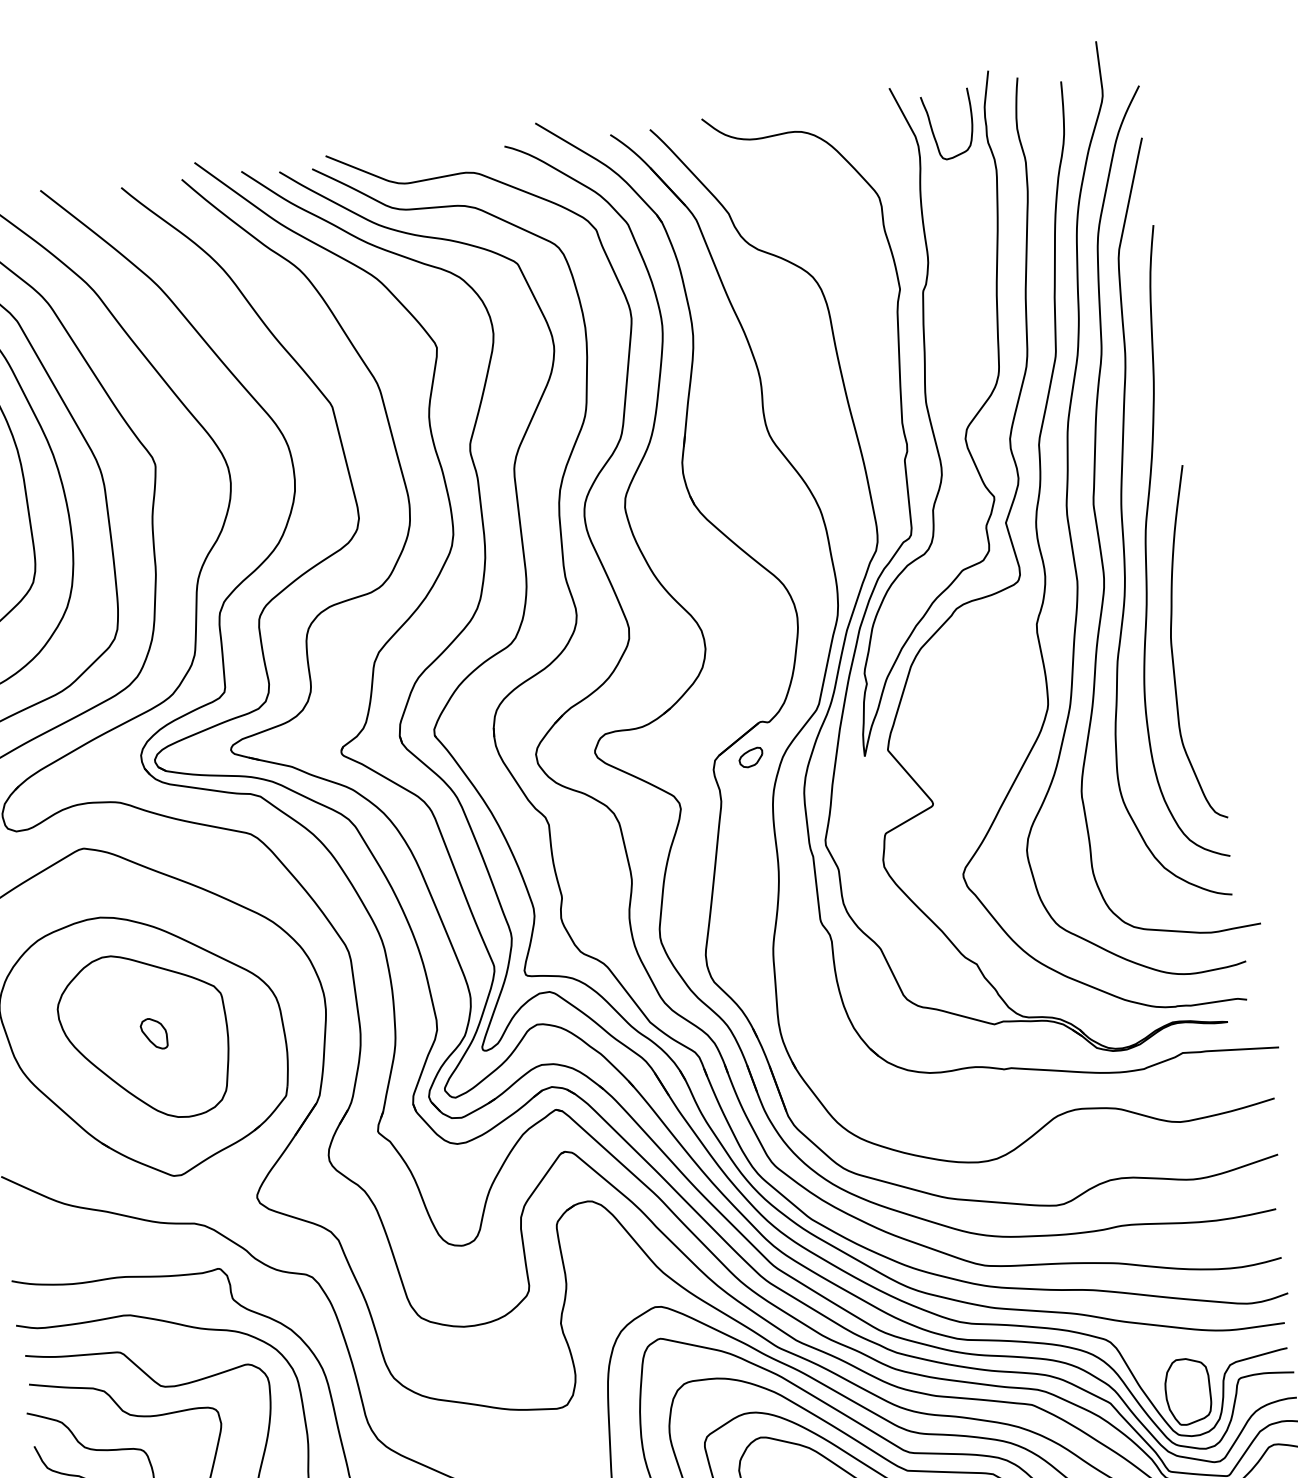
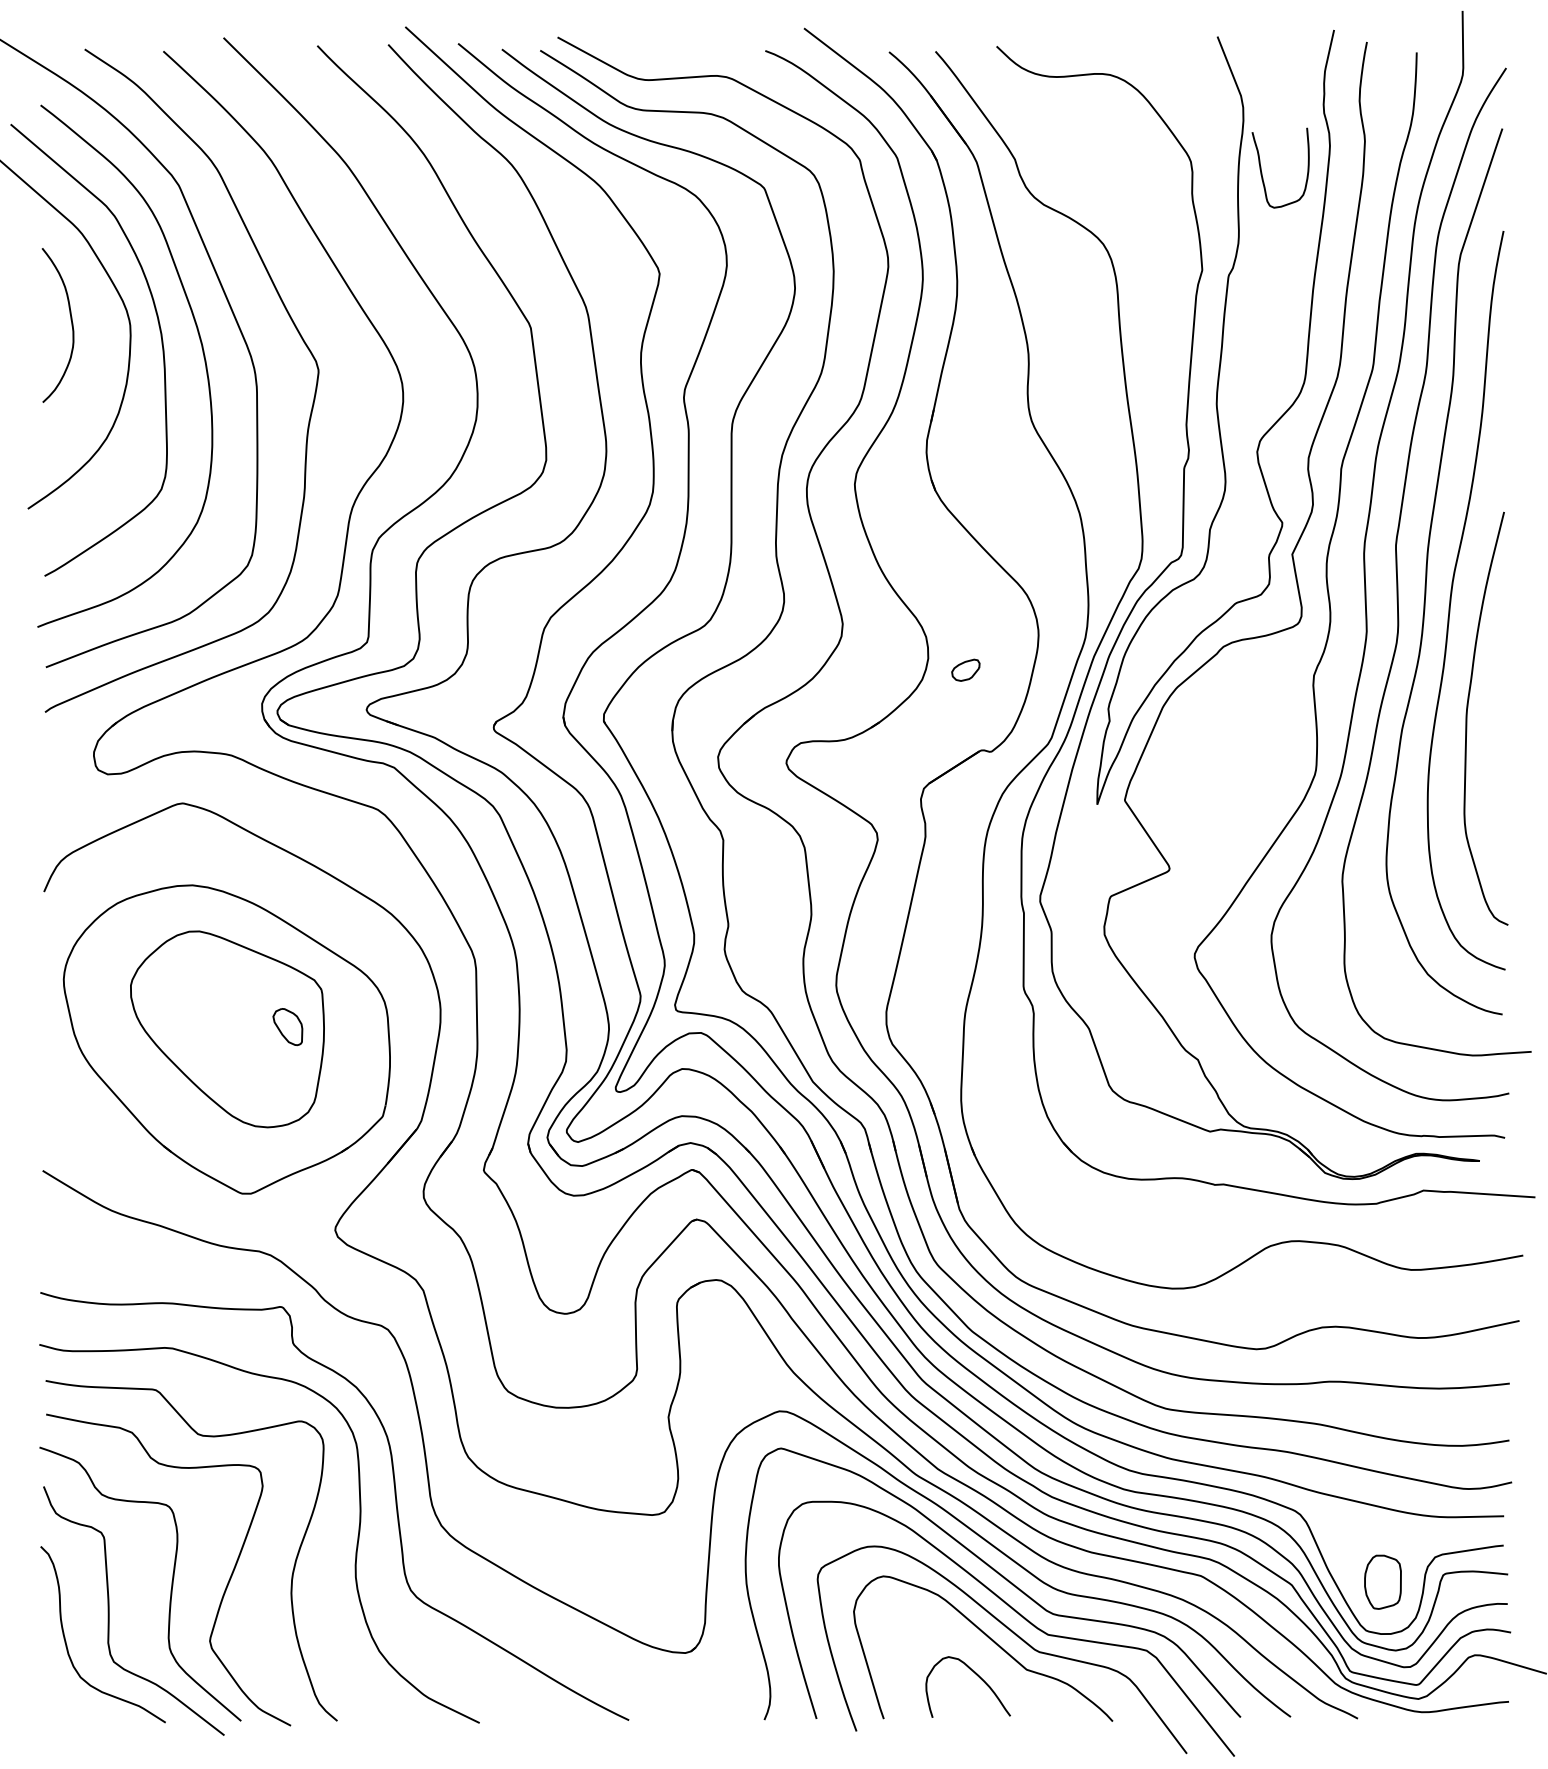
curve: (933, 130) -> (1262, 172), moved
part: (750, 757) -> (965, 669), moved
part: (153, 1034) -> (287, 1027), moved
part: (1187, 1391) -> (1382, 1582), size x0.7

